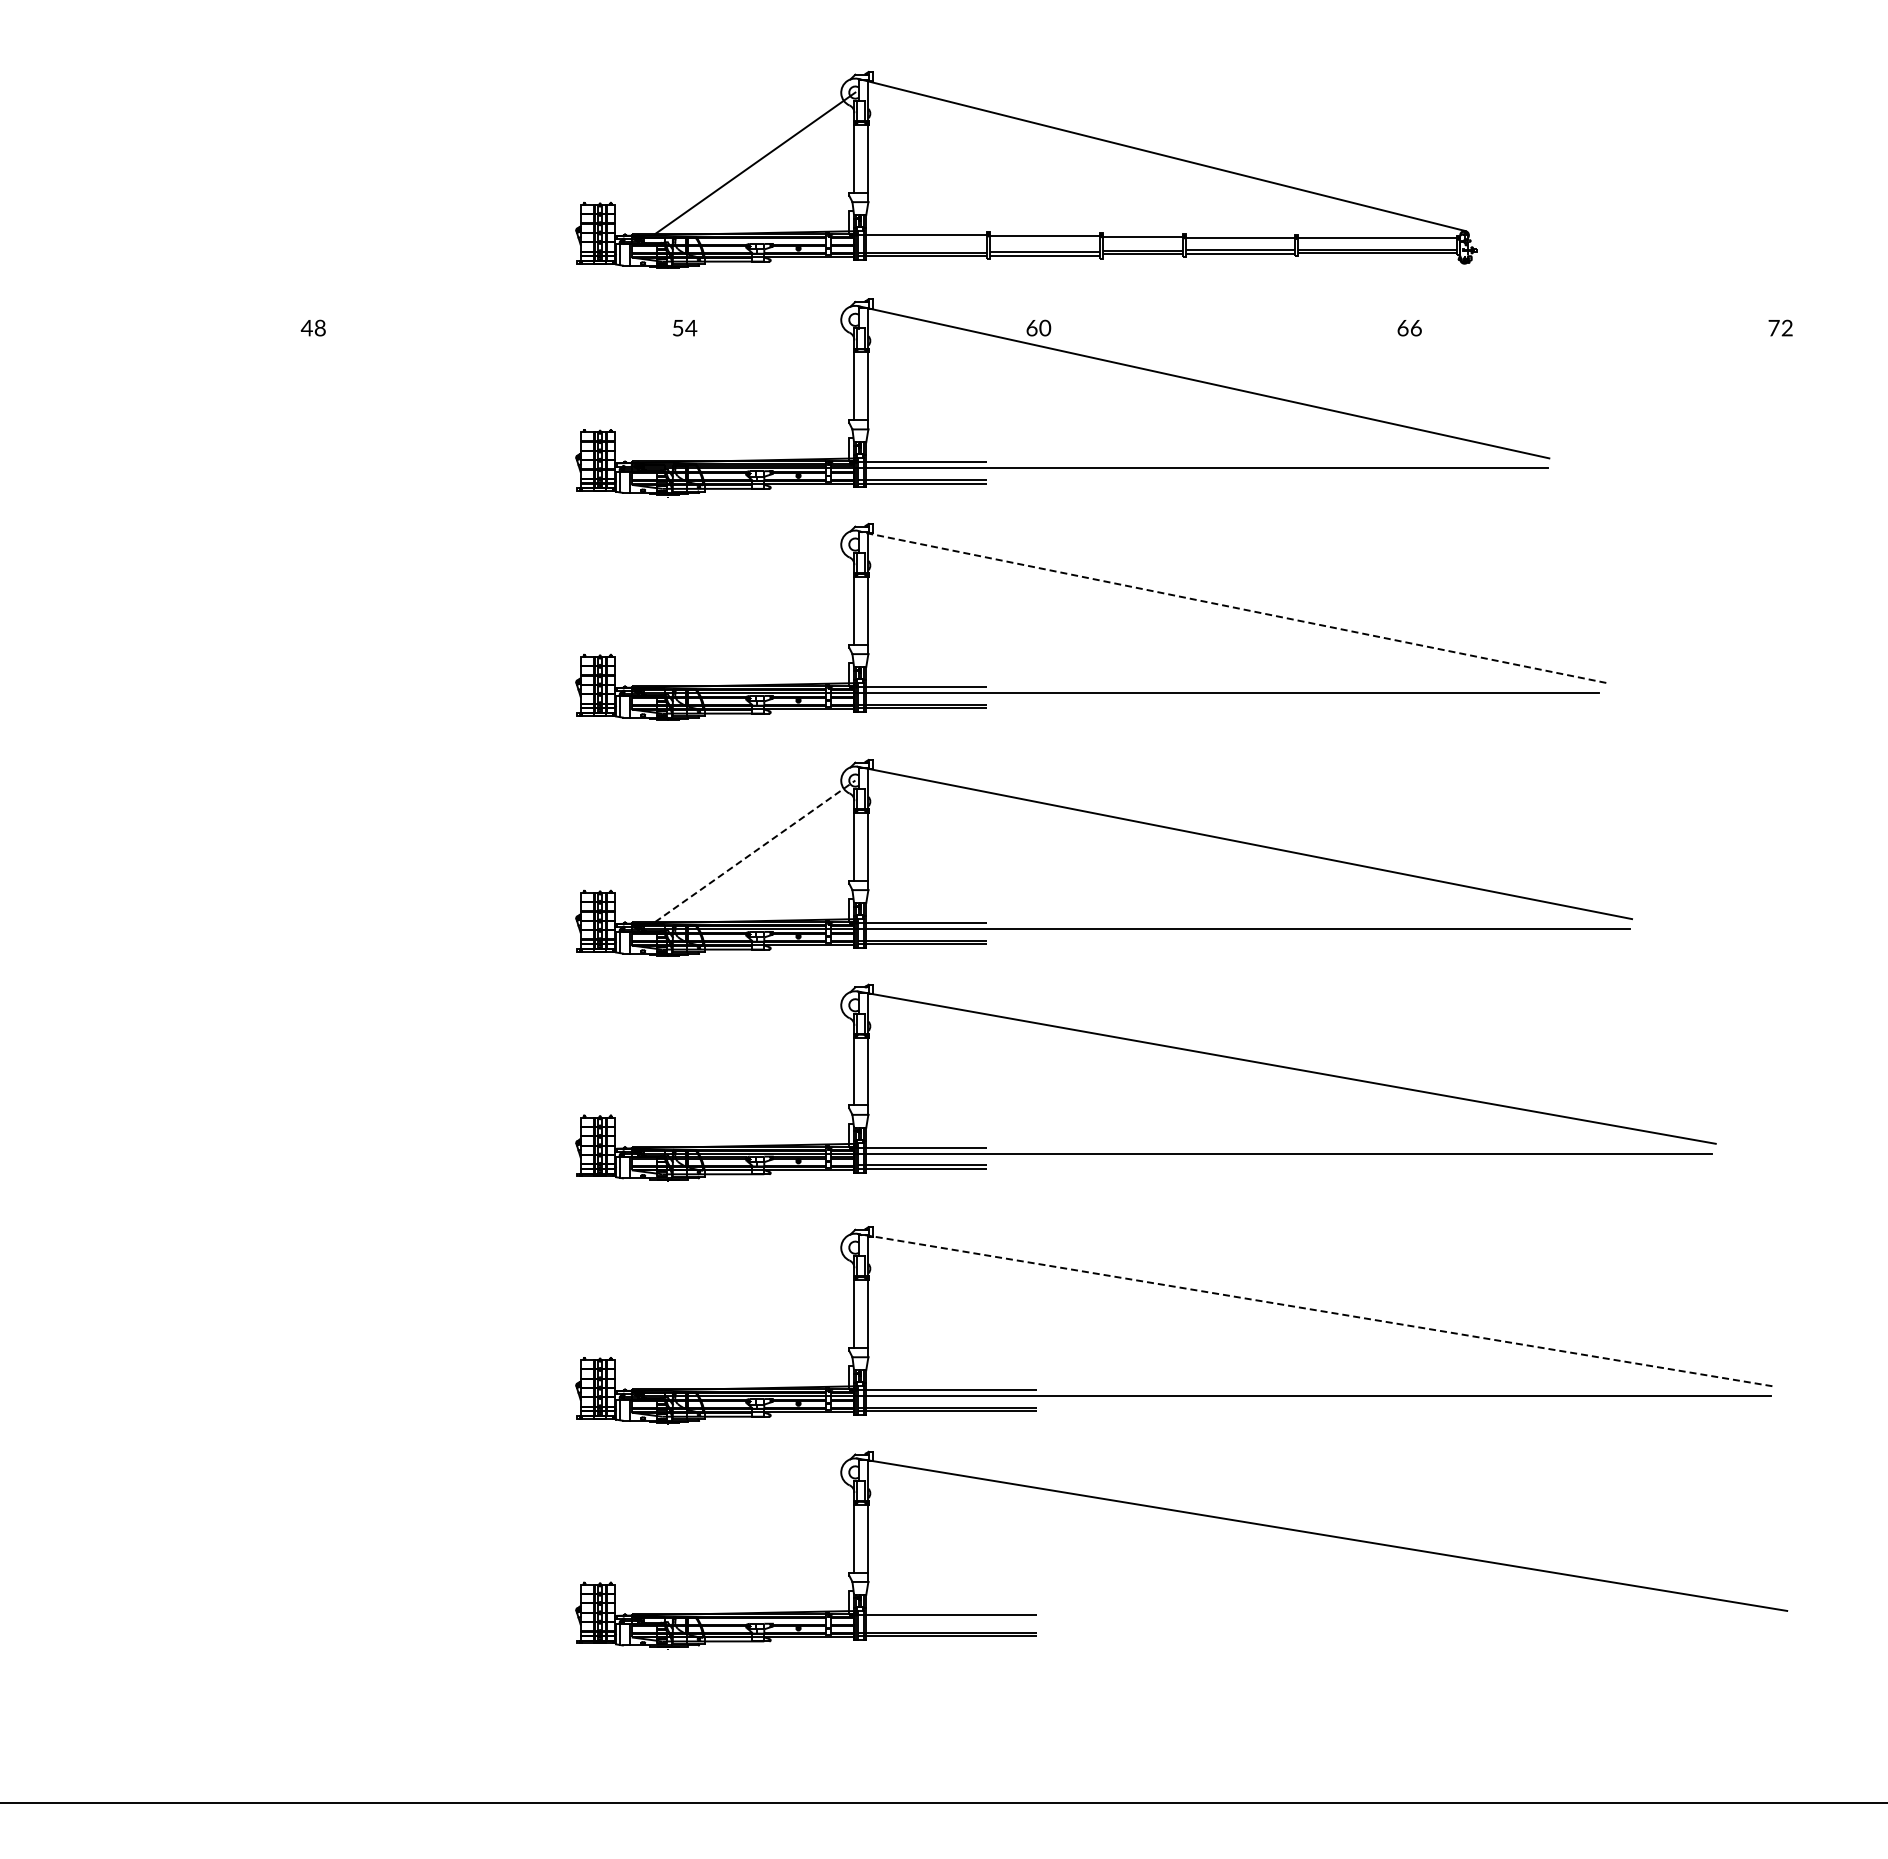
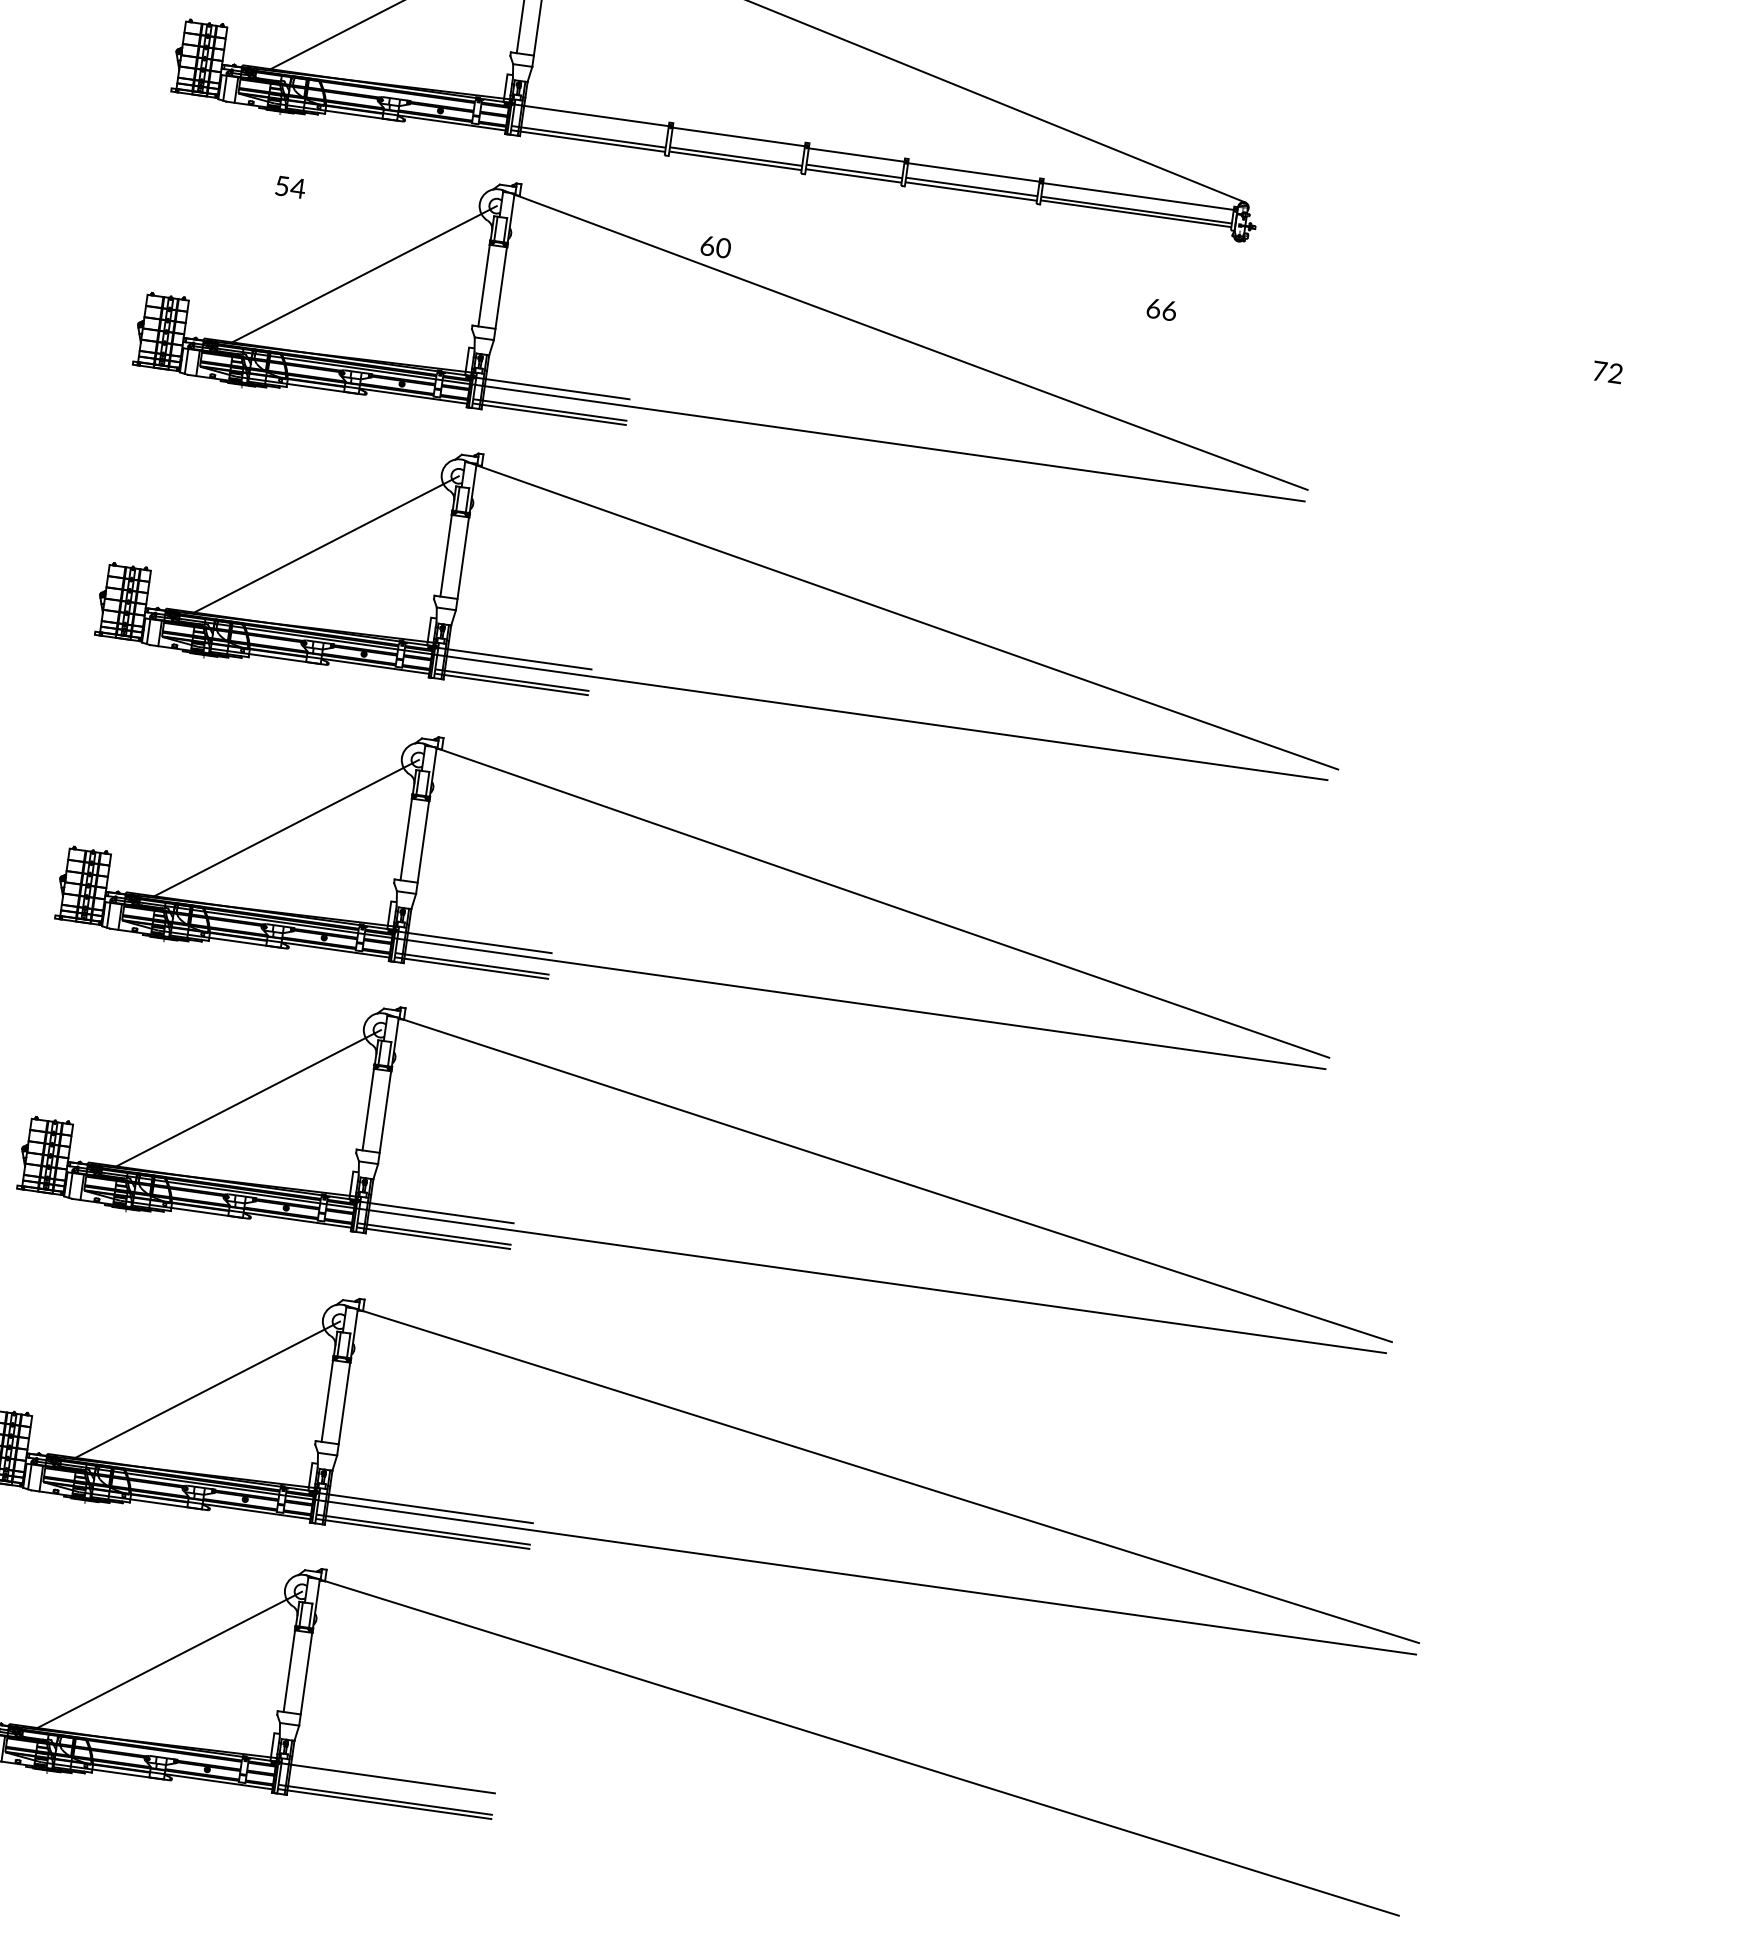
line: (755, 390) -> (364, 274), added
line: (1234, 607) -> (903, 616), dashed -> solid
line: (755, 615) -> (326, 544), added
line: (755, 851) -> (286, 828), dashed -> solid
line: (755, 1075) -> (249, 1097), added
line: (1314, 1309) -> (881, 1473), dashed -> solid
line: (755, 1318) -> (207, 1389), added
line: (755, 1542) -> (170, 1659), added

